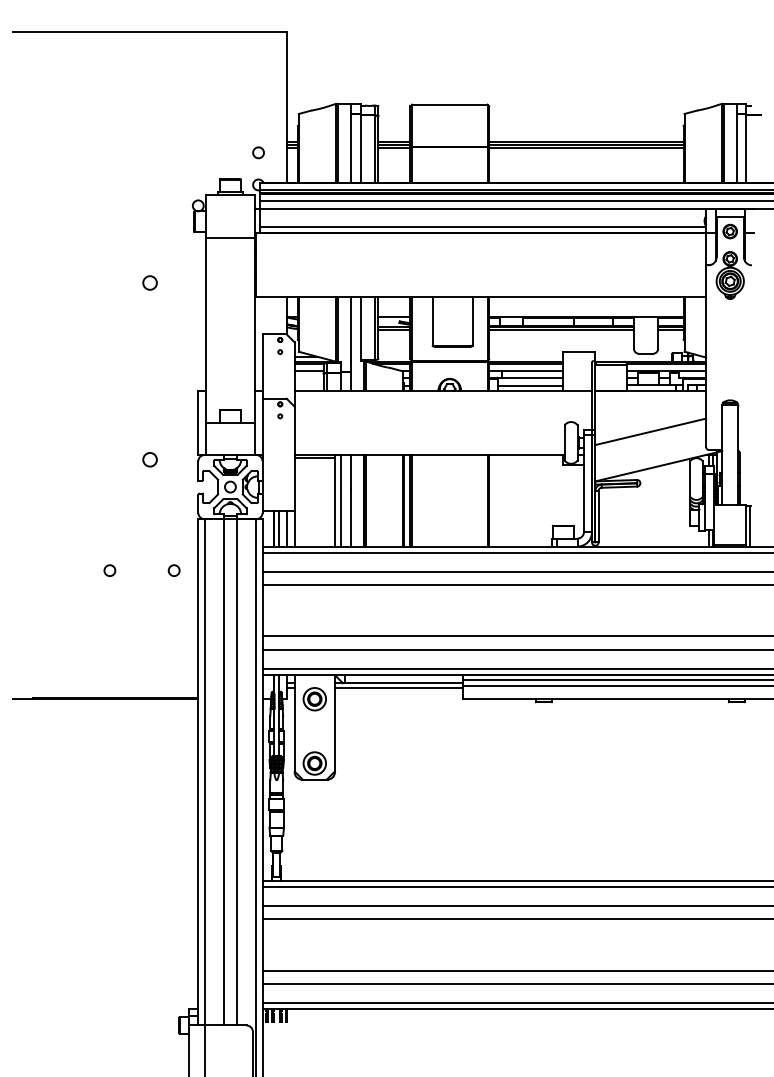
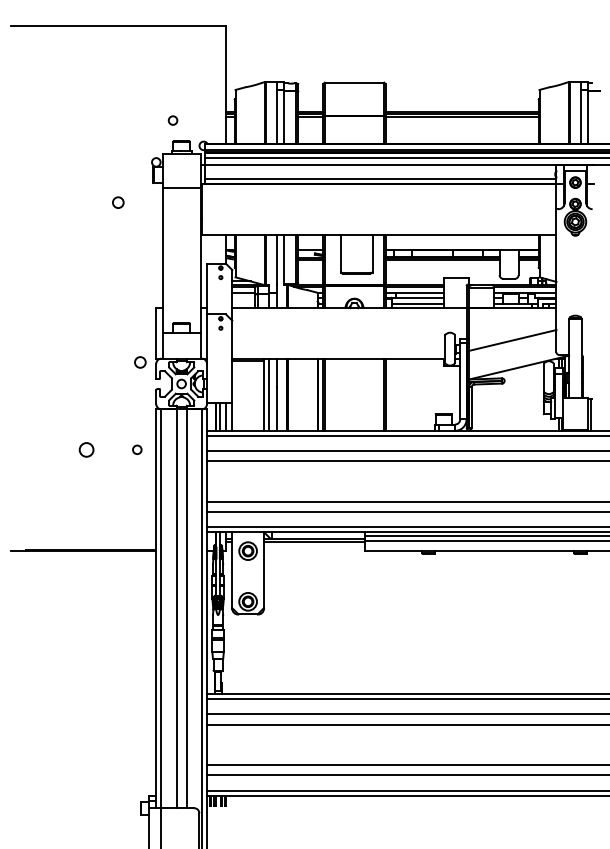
circle: (258, 152) -> (173, 120), moved
circle: (149, 282) -> (117, 202), moved
circle: (149, 459) -> (139, 362), moved
circle: (109, 570) -> (86, 449), size x1.6

